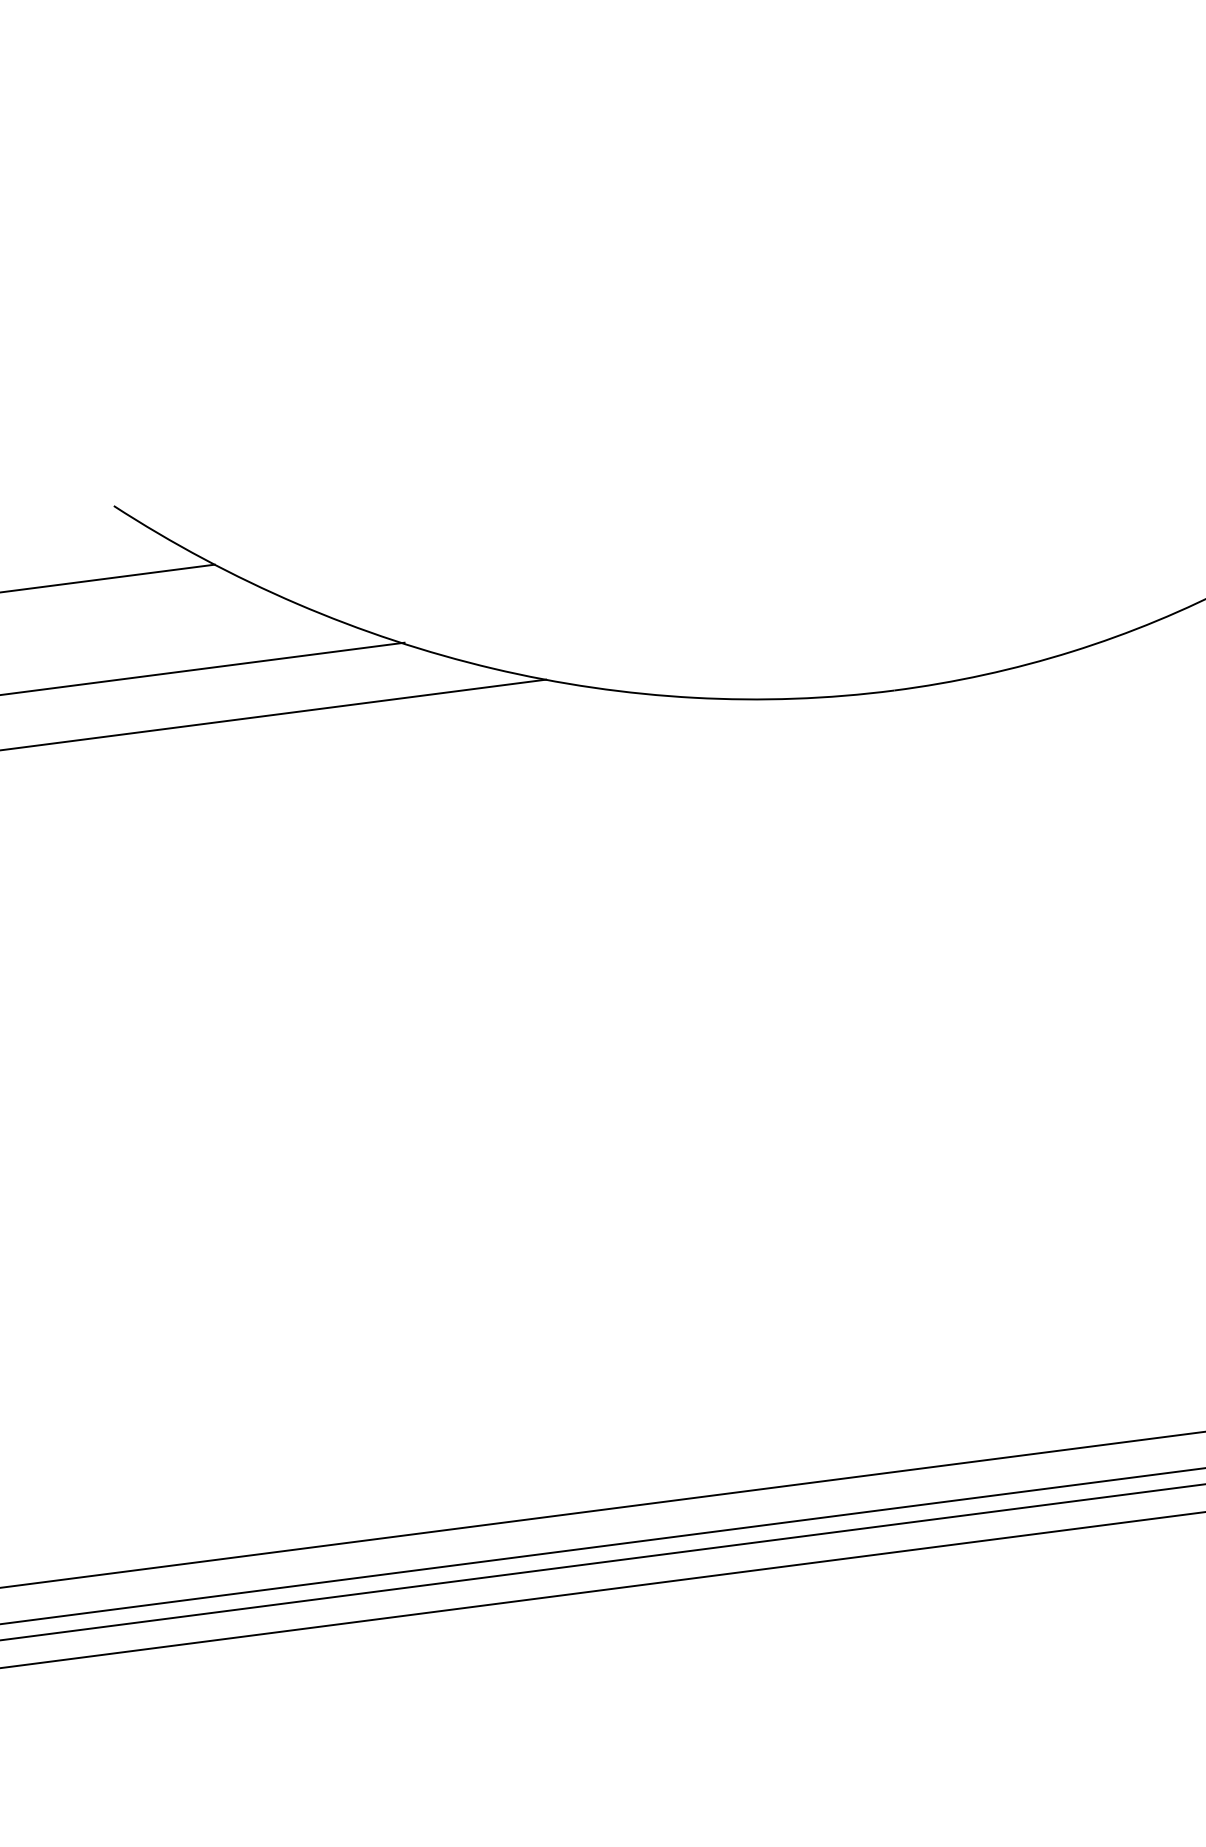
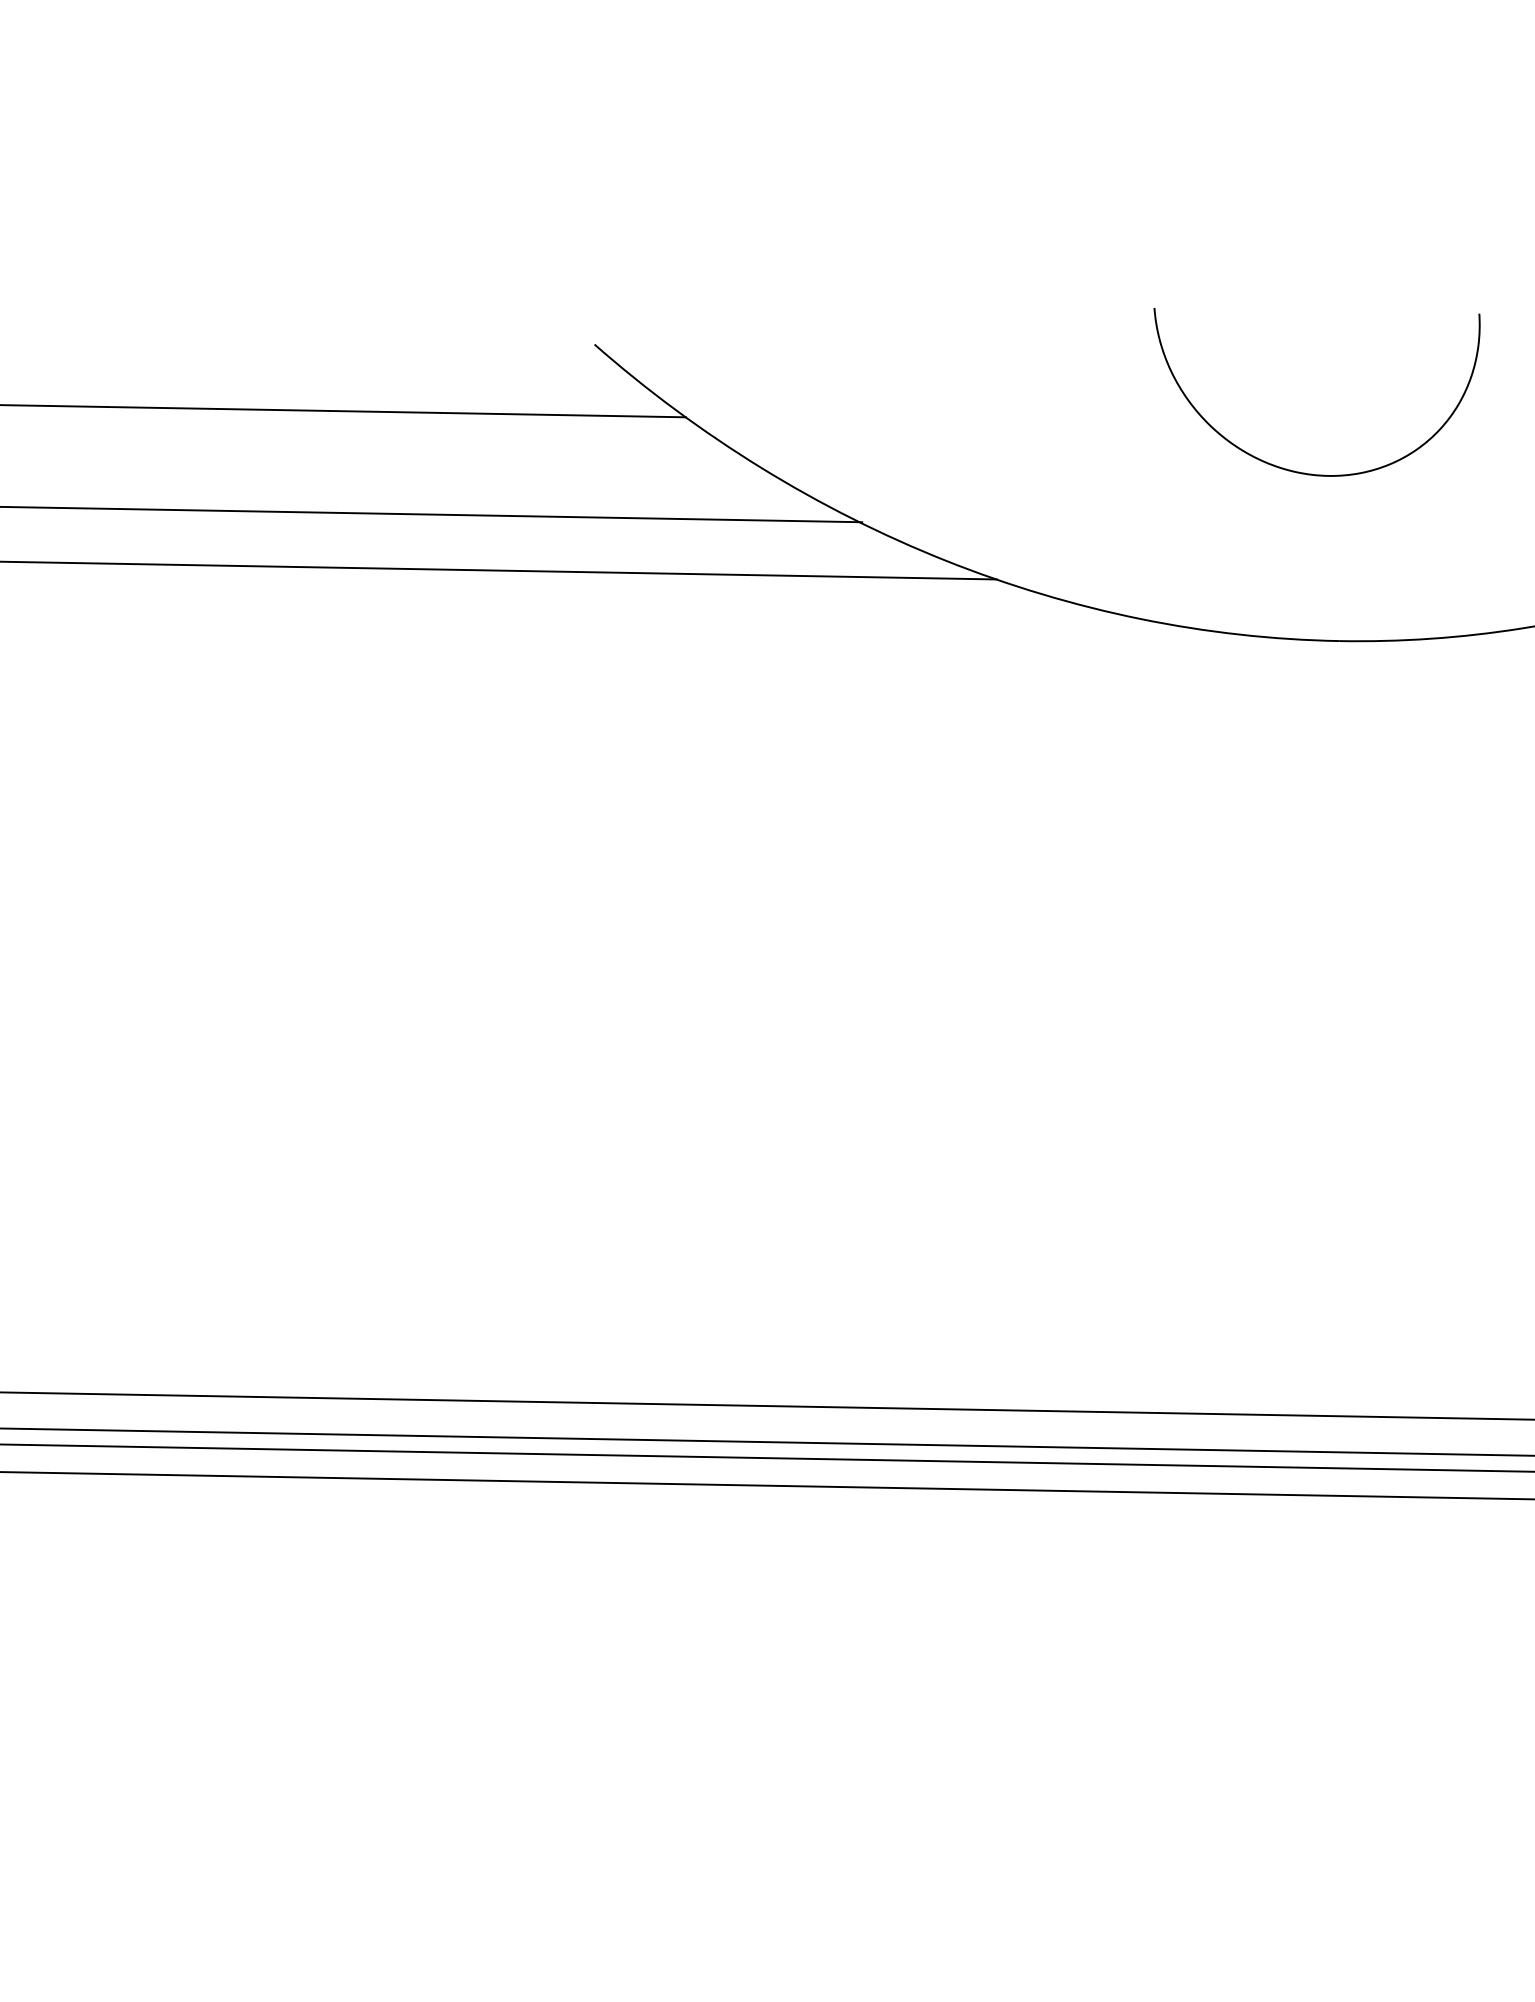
curve: (829, 528) -> (1299, 471), added

